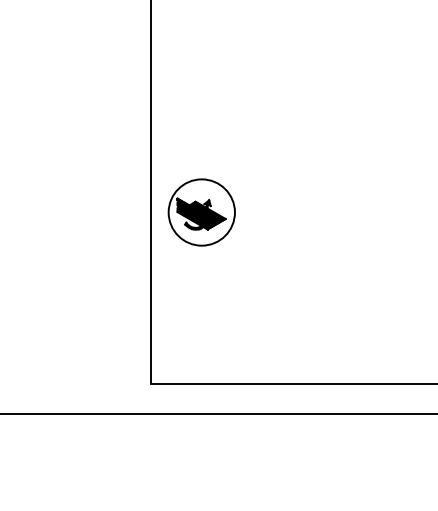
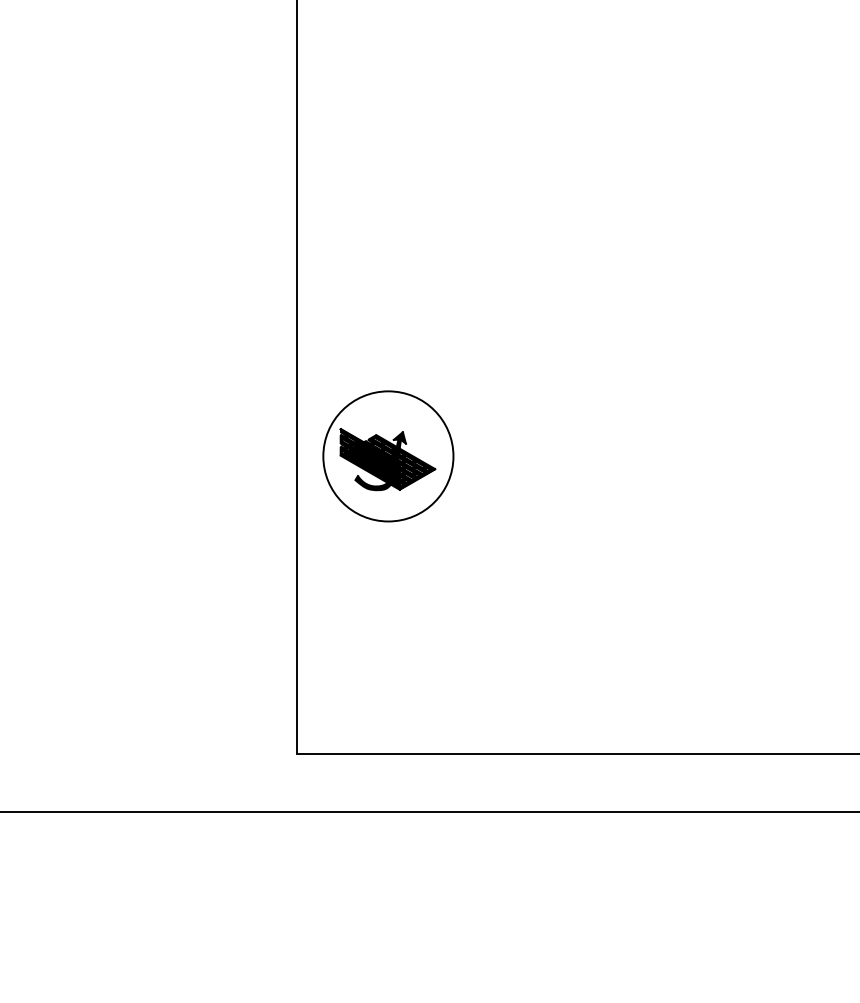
part: (201, 212) -> (387, 456), moved

